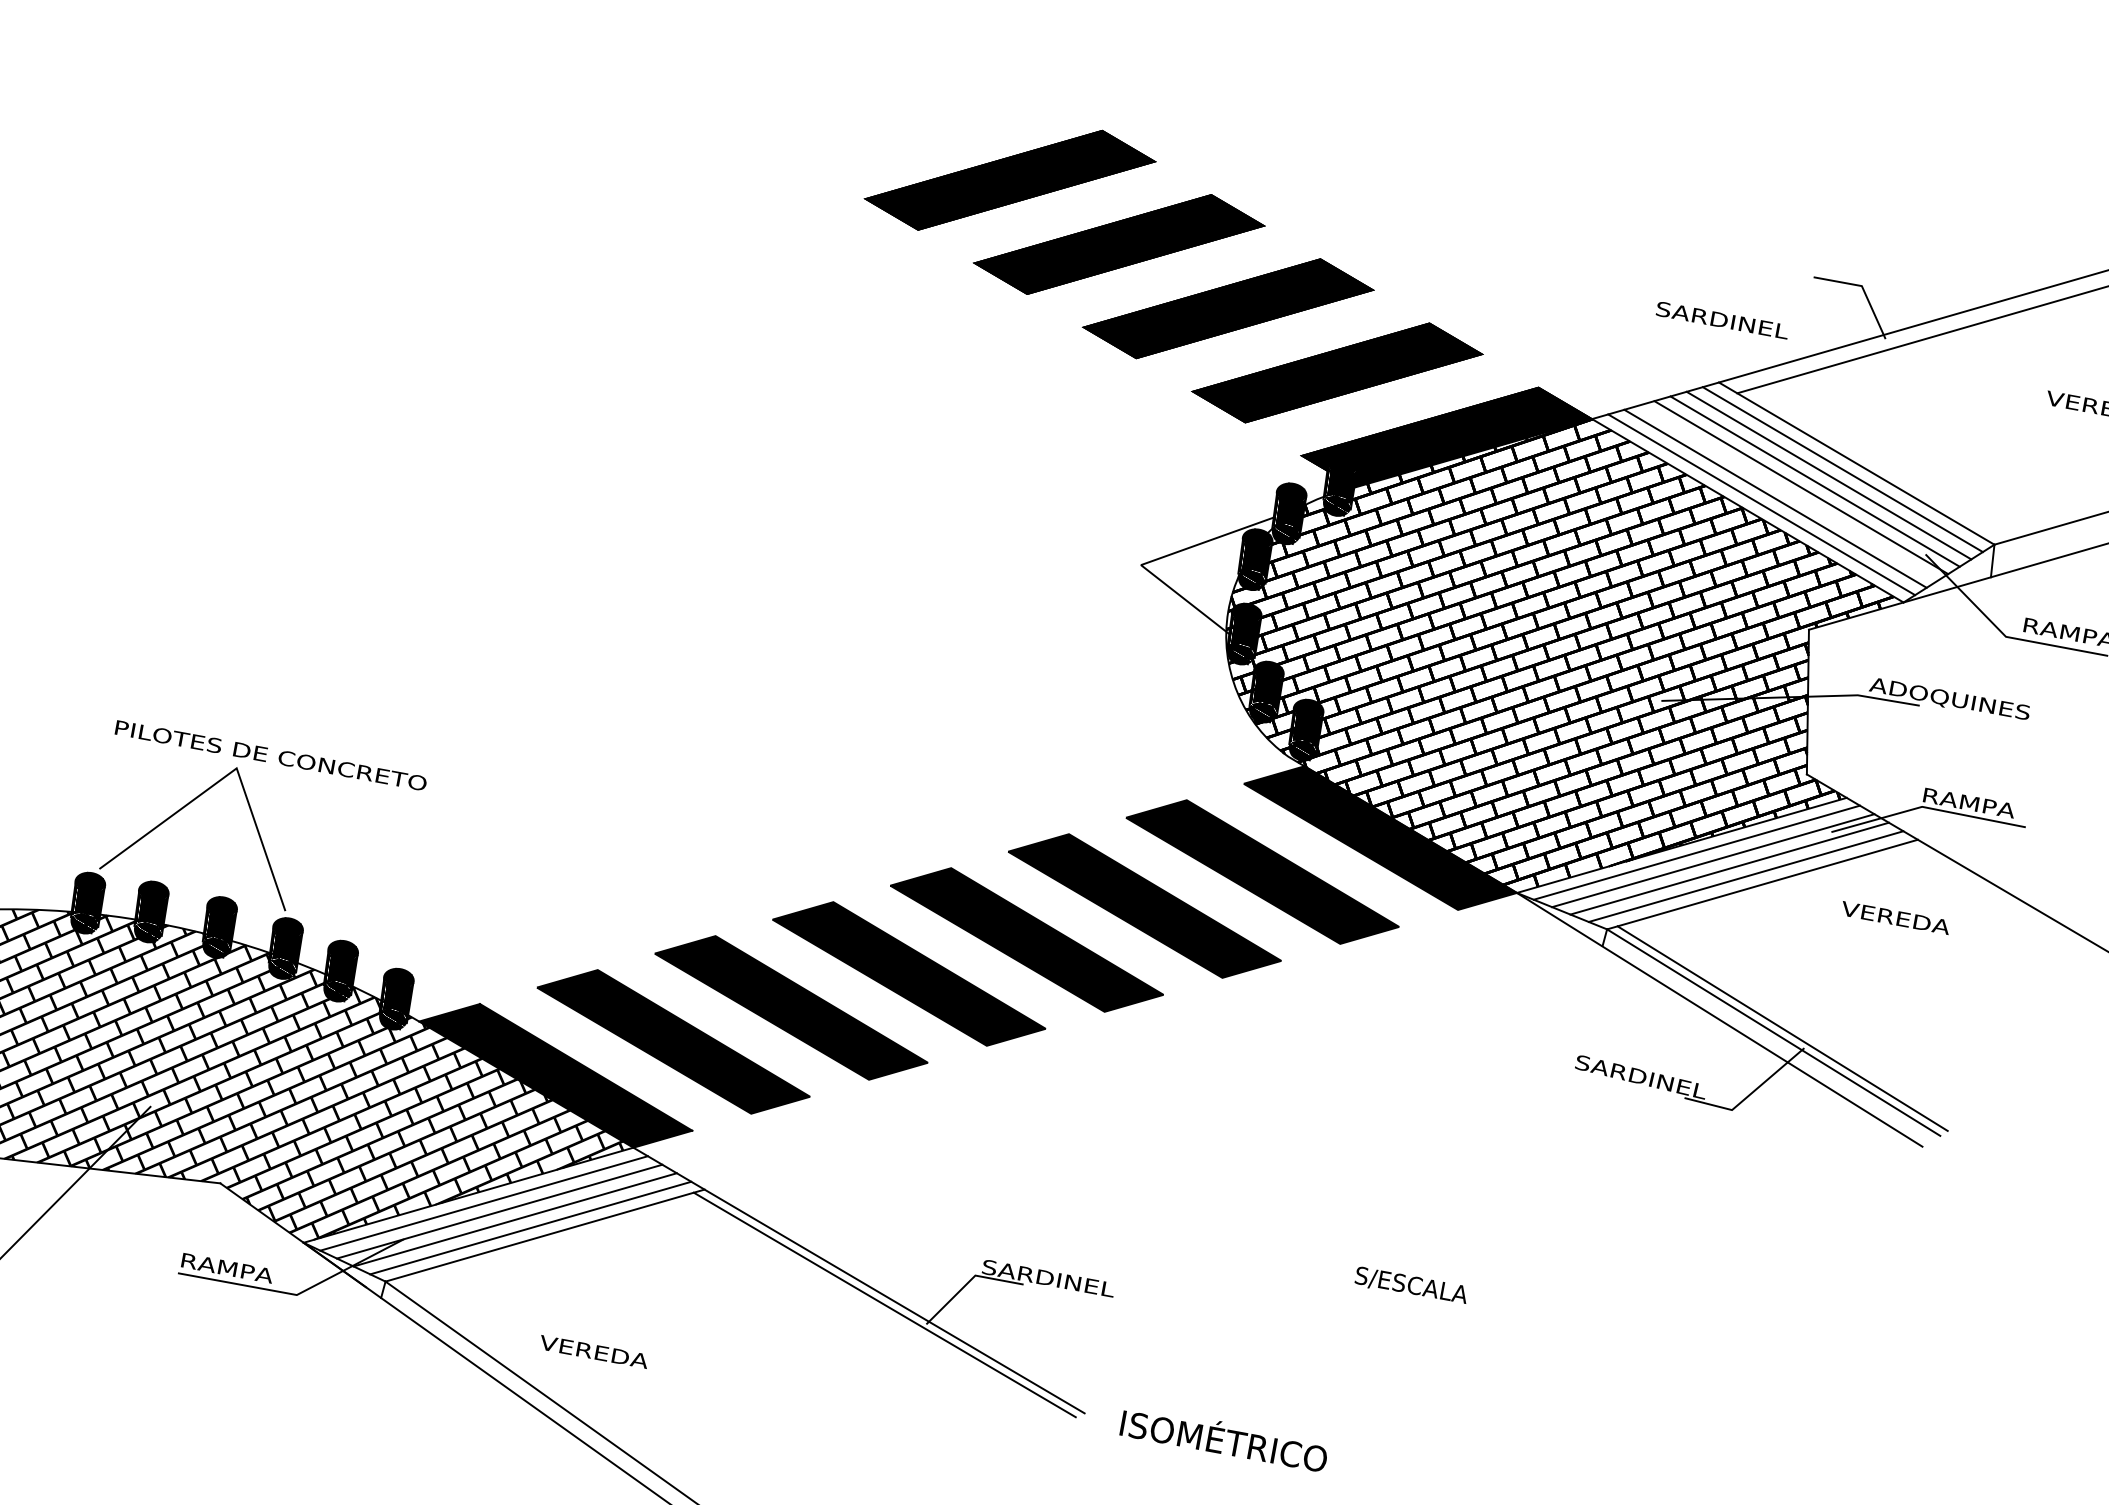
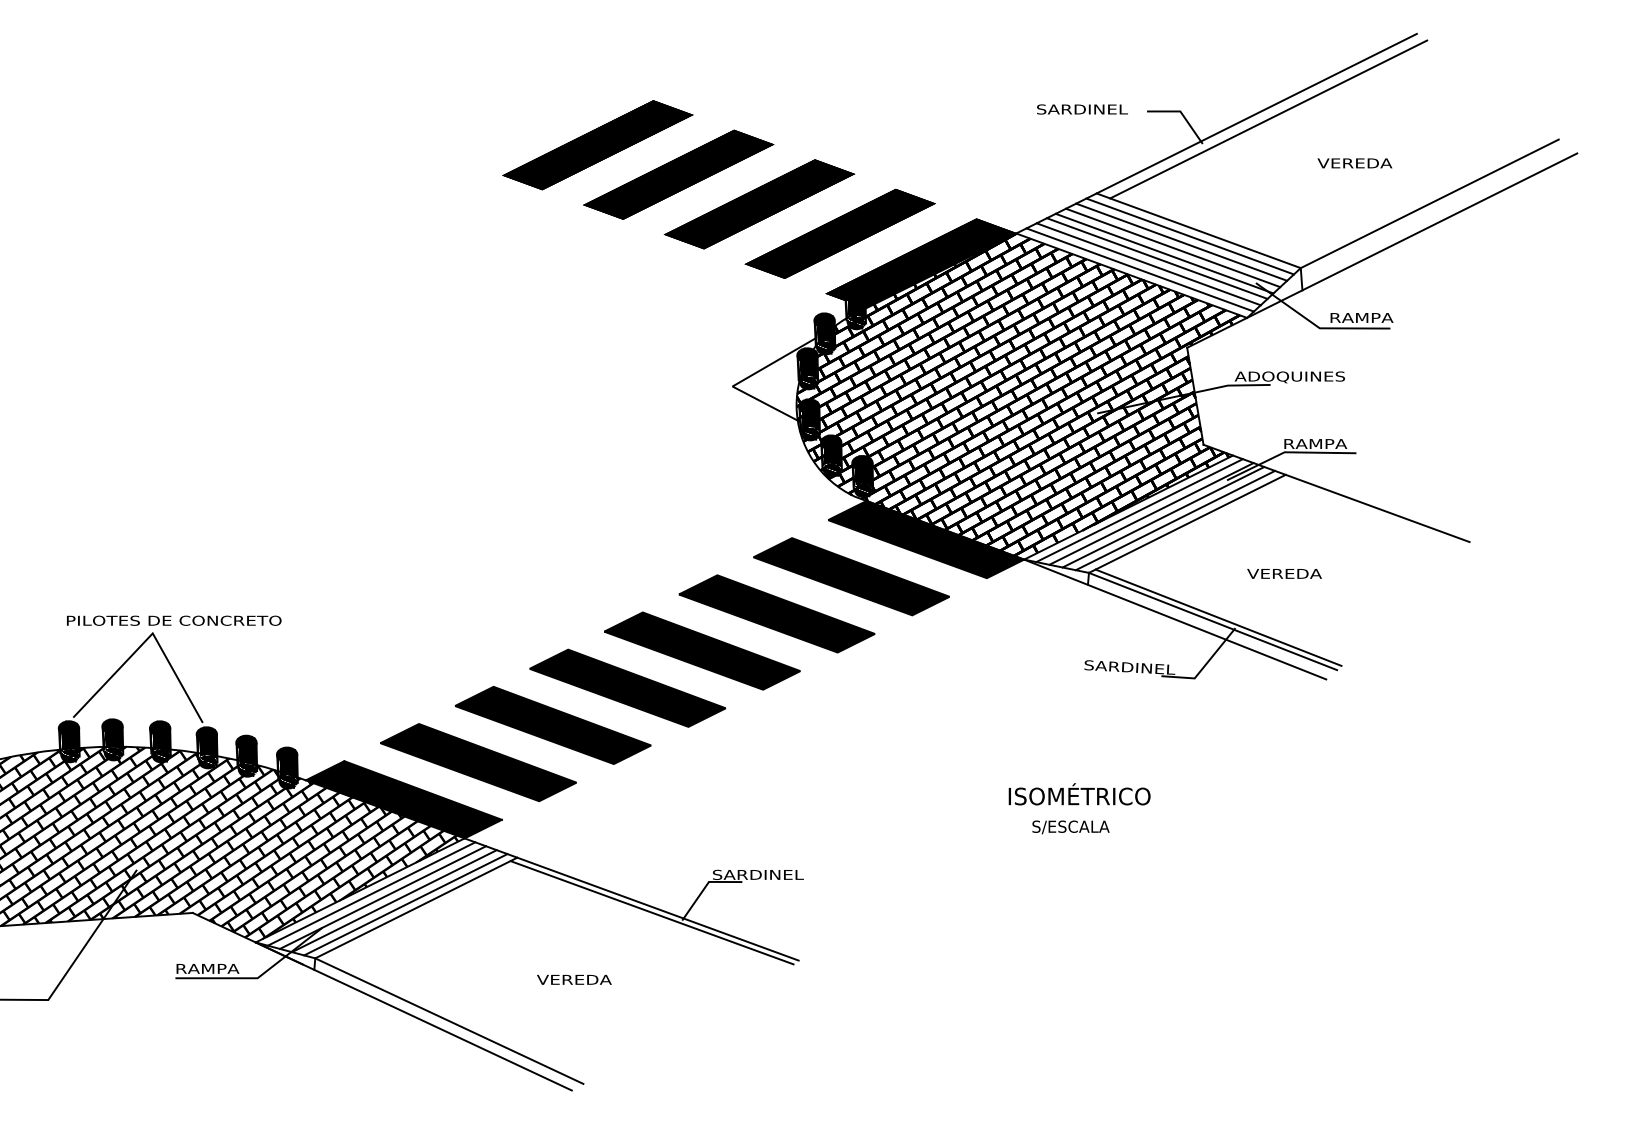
text: (1722, 320) -> (1082, 109), moved
line: (1788, 492) -> (1156, 258), added
text: (1895, 917) -> (1284, 573), moved
text: (1410, 1286) -> (1070, 827), moved
text: (594, 1351) -> (574, 979), moved
text: (1224, 1438) -> (1079, 794), moved

